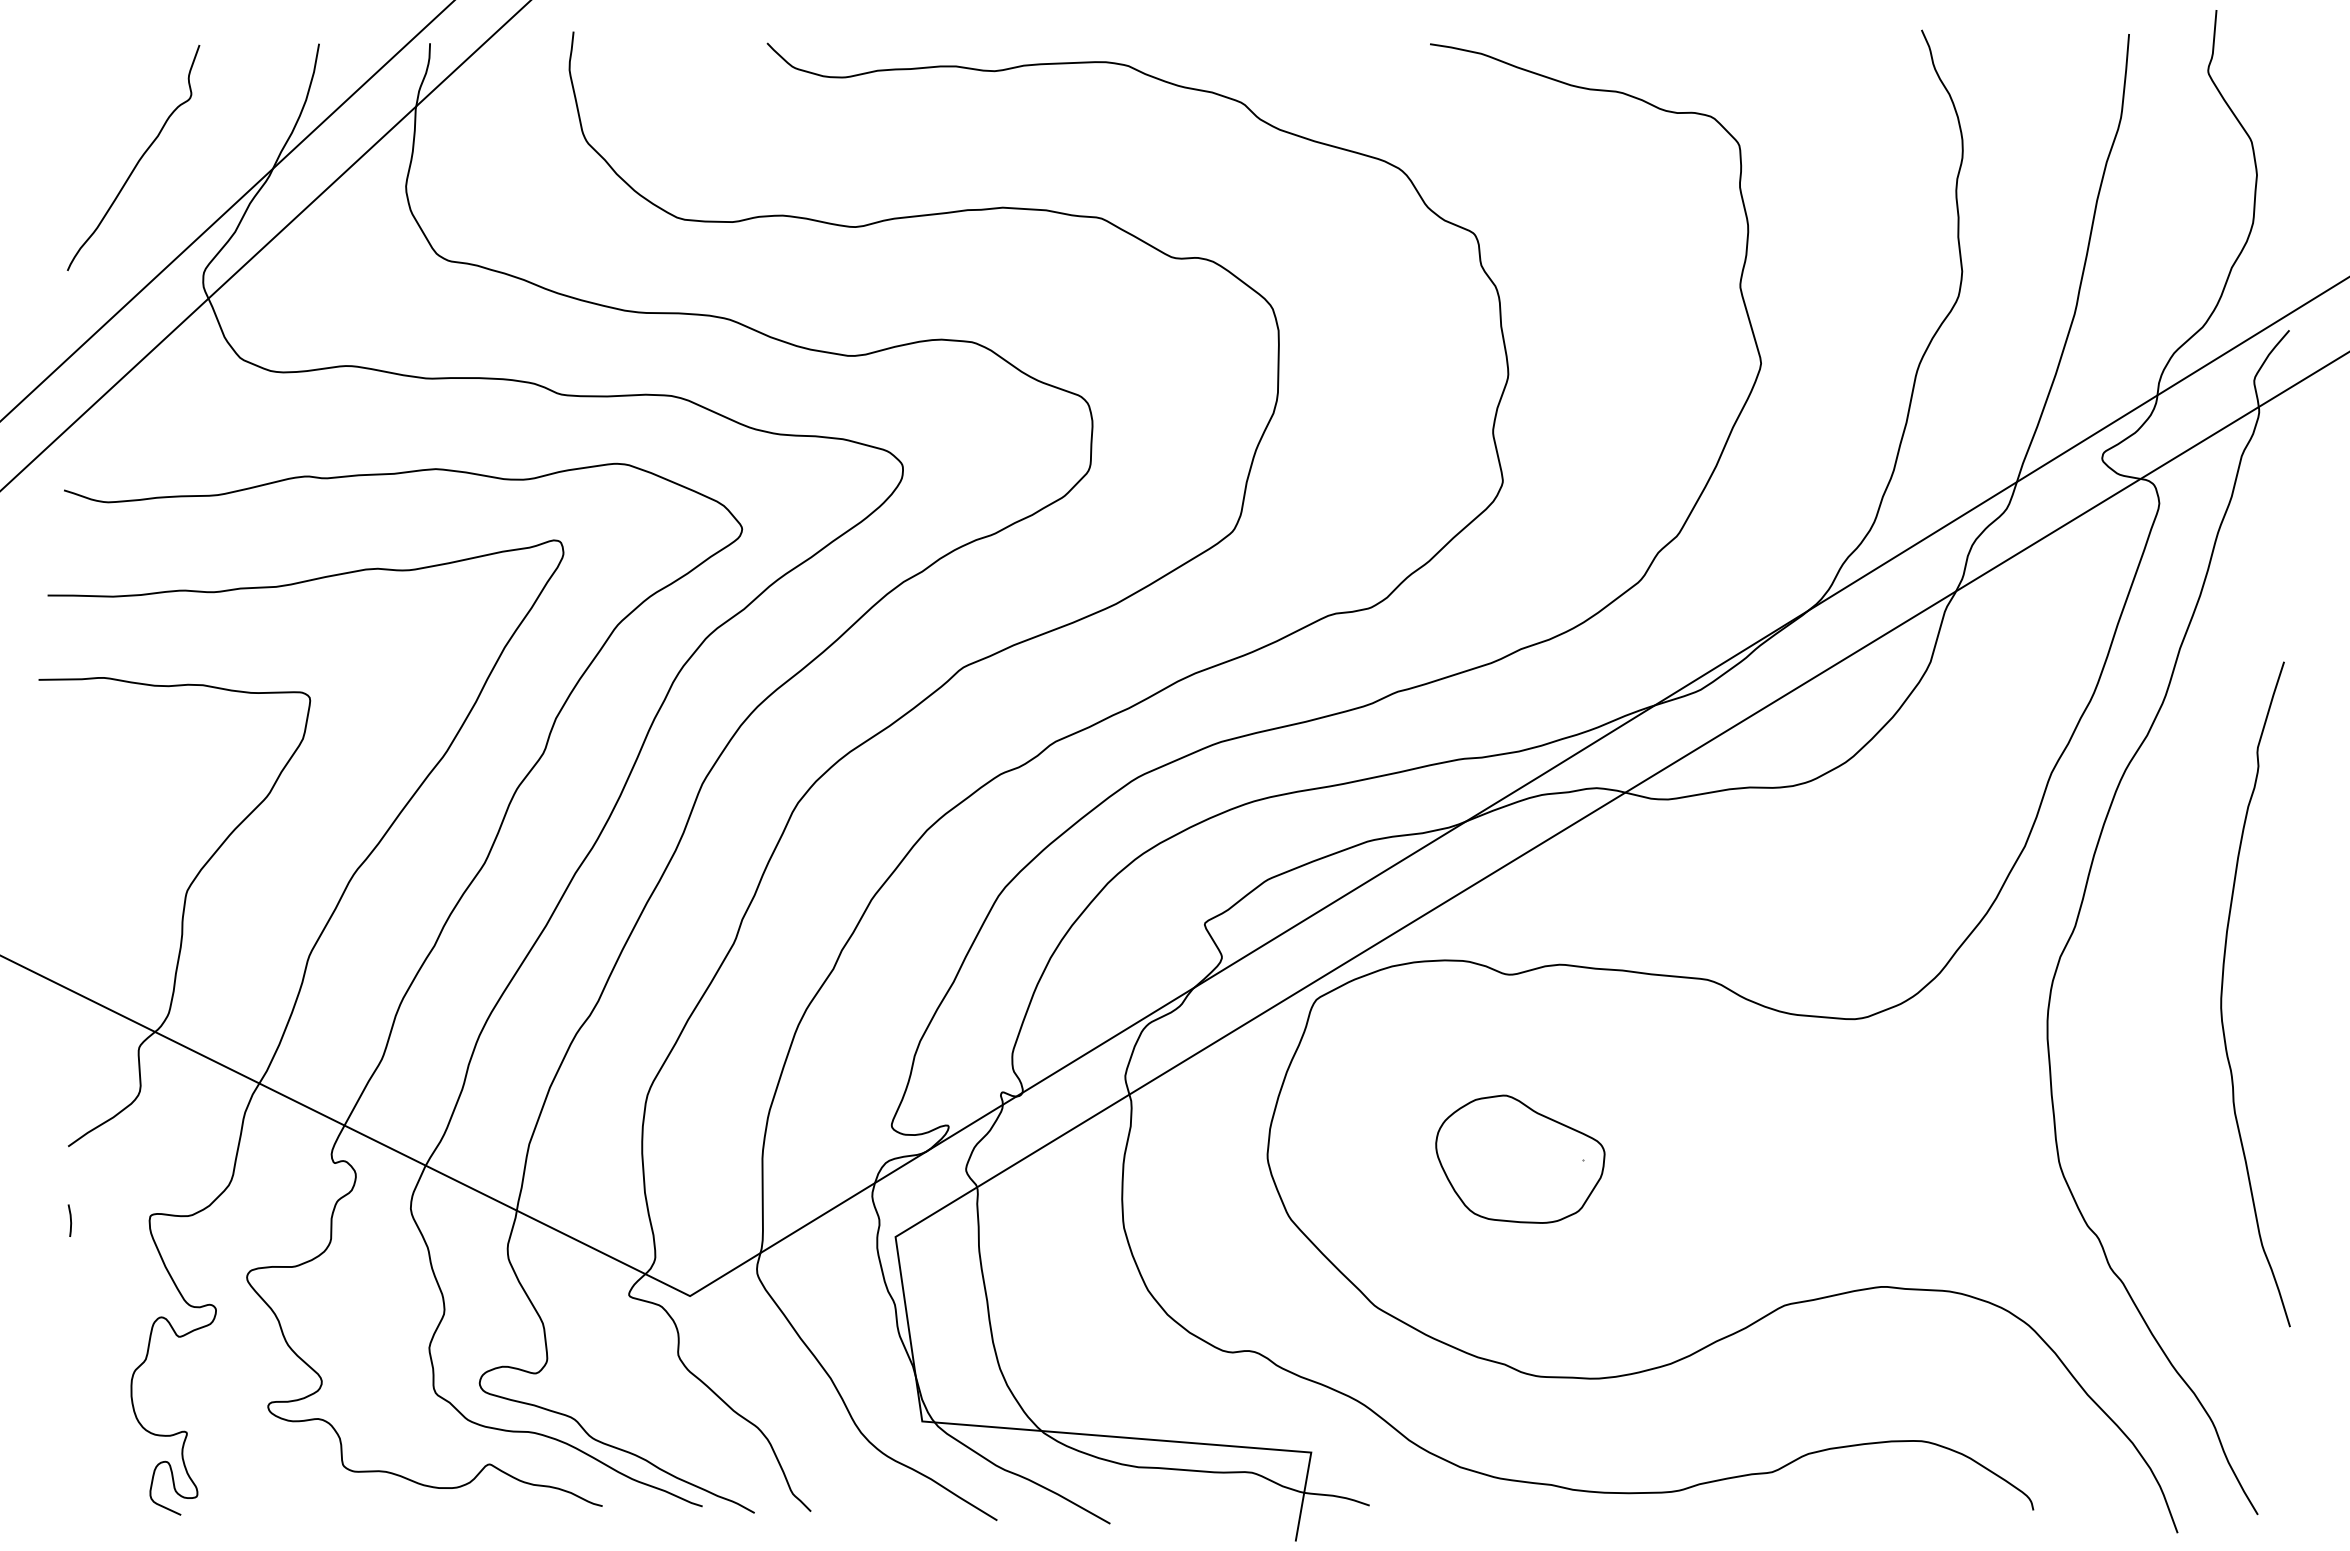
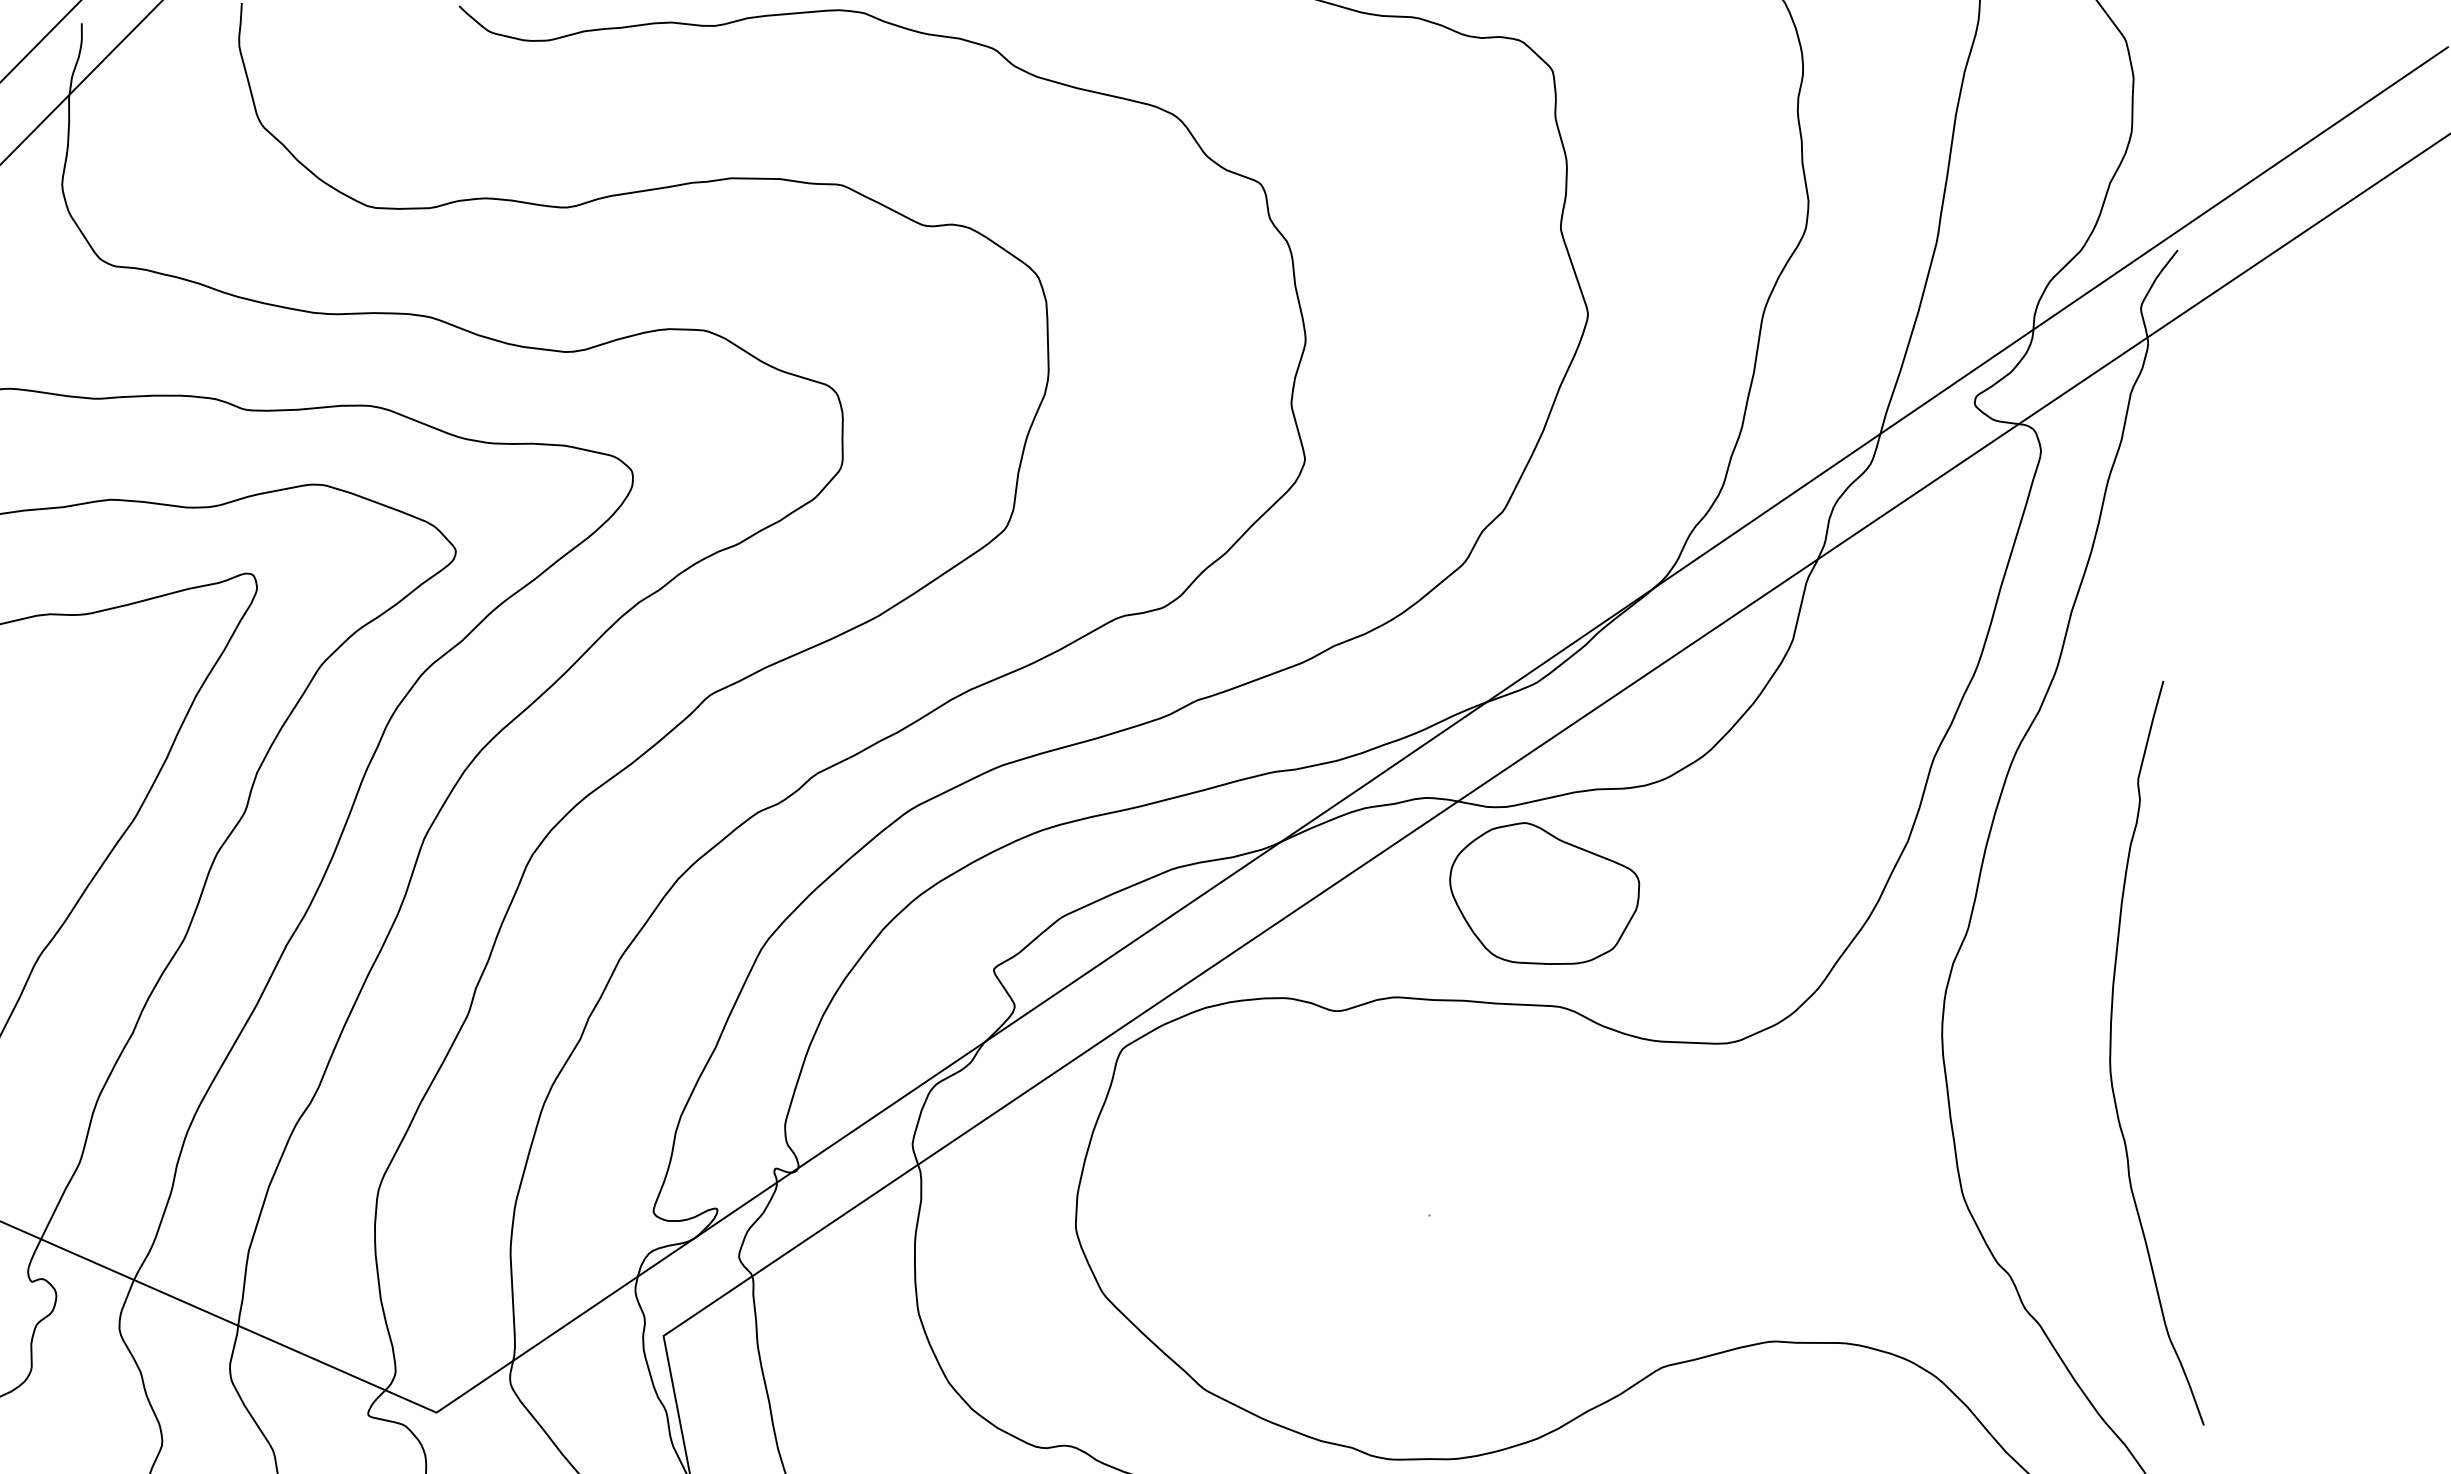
curve: (2222, 994) -> (2111, 1056), moved
part: (1520, 1158) -> (1545, 892), moved

